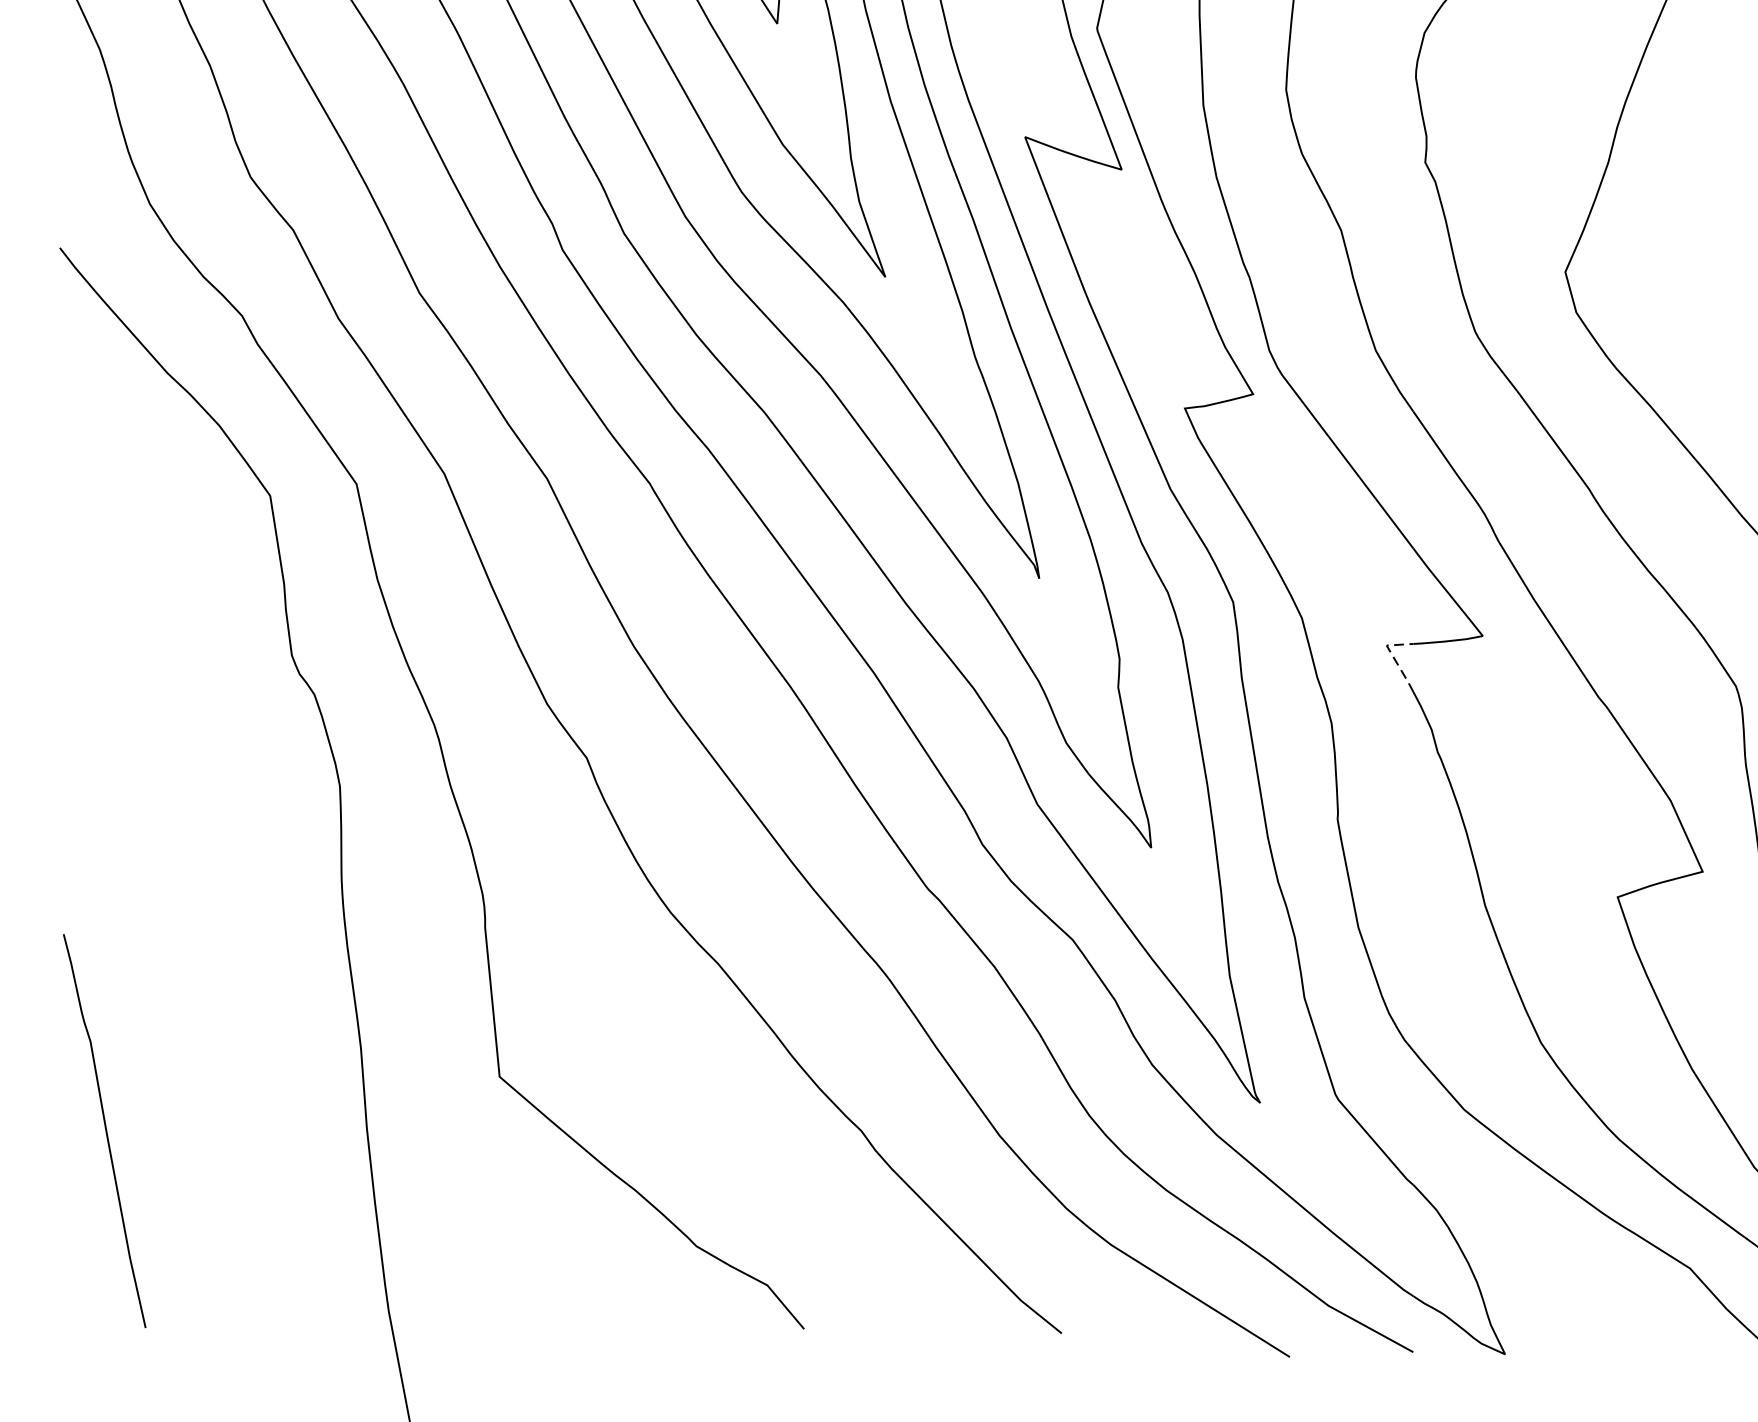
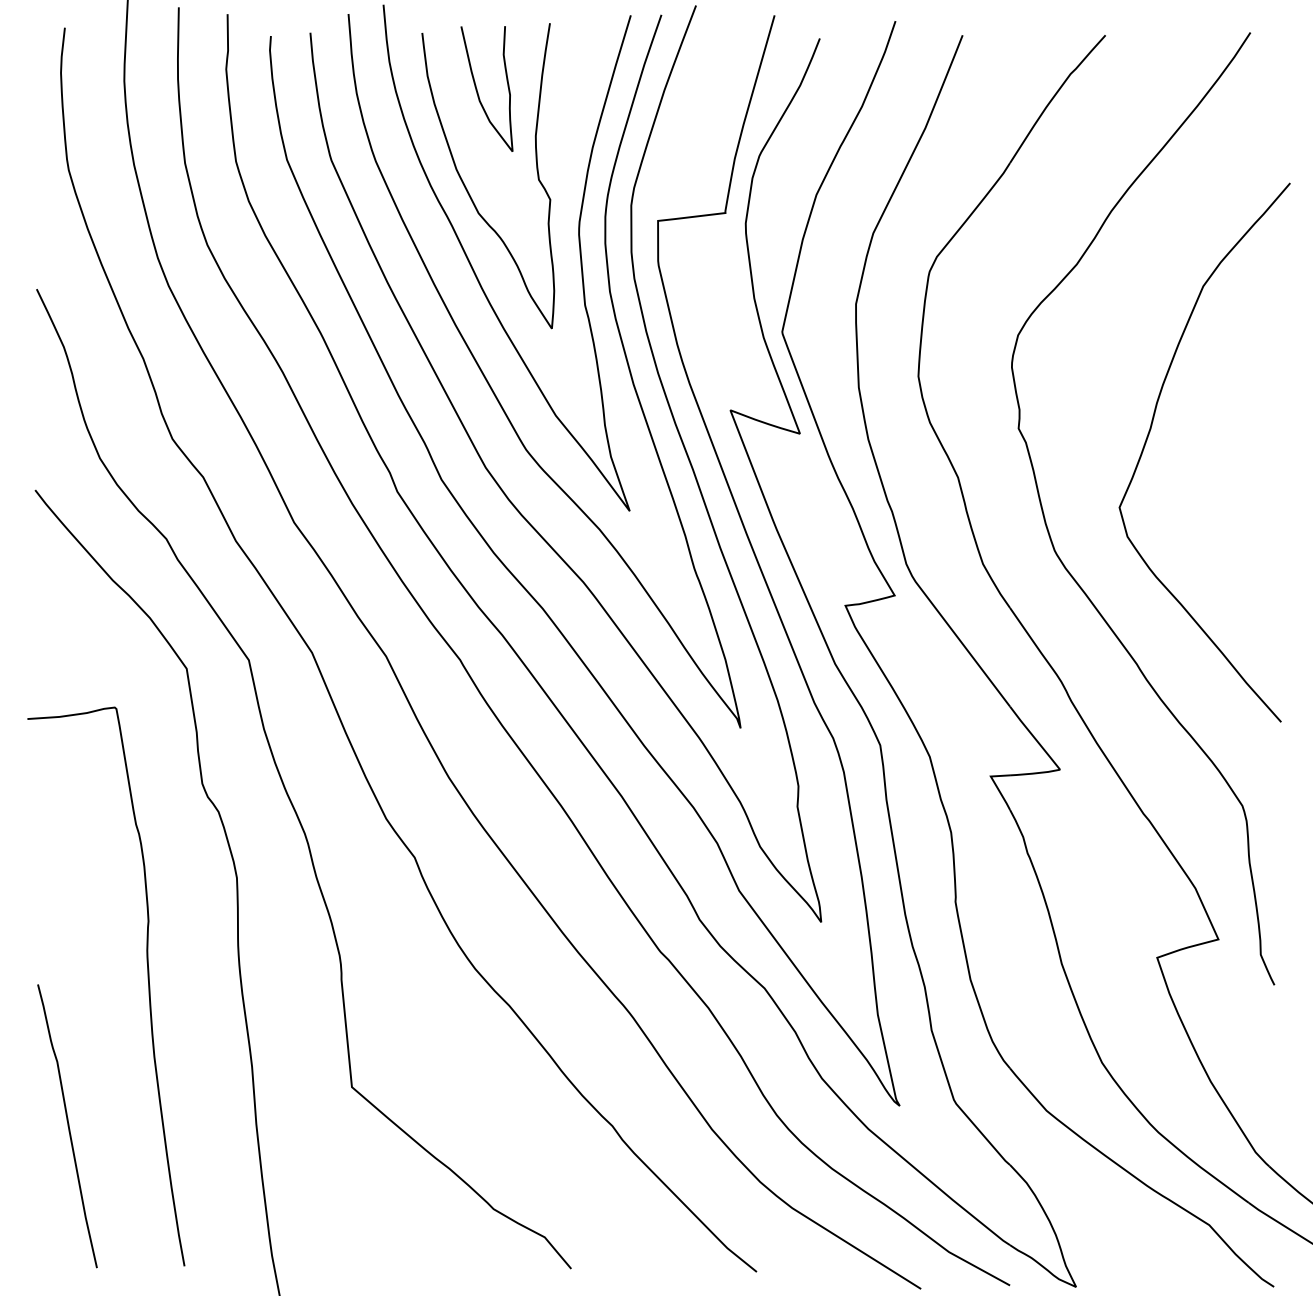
line: (1393, 656) -> (995, 784), dashed -> solid
curve: (215, 927) -> (147, 979), added

